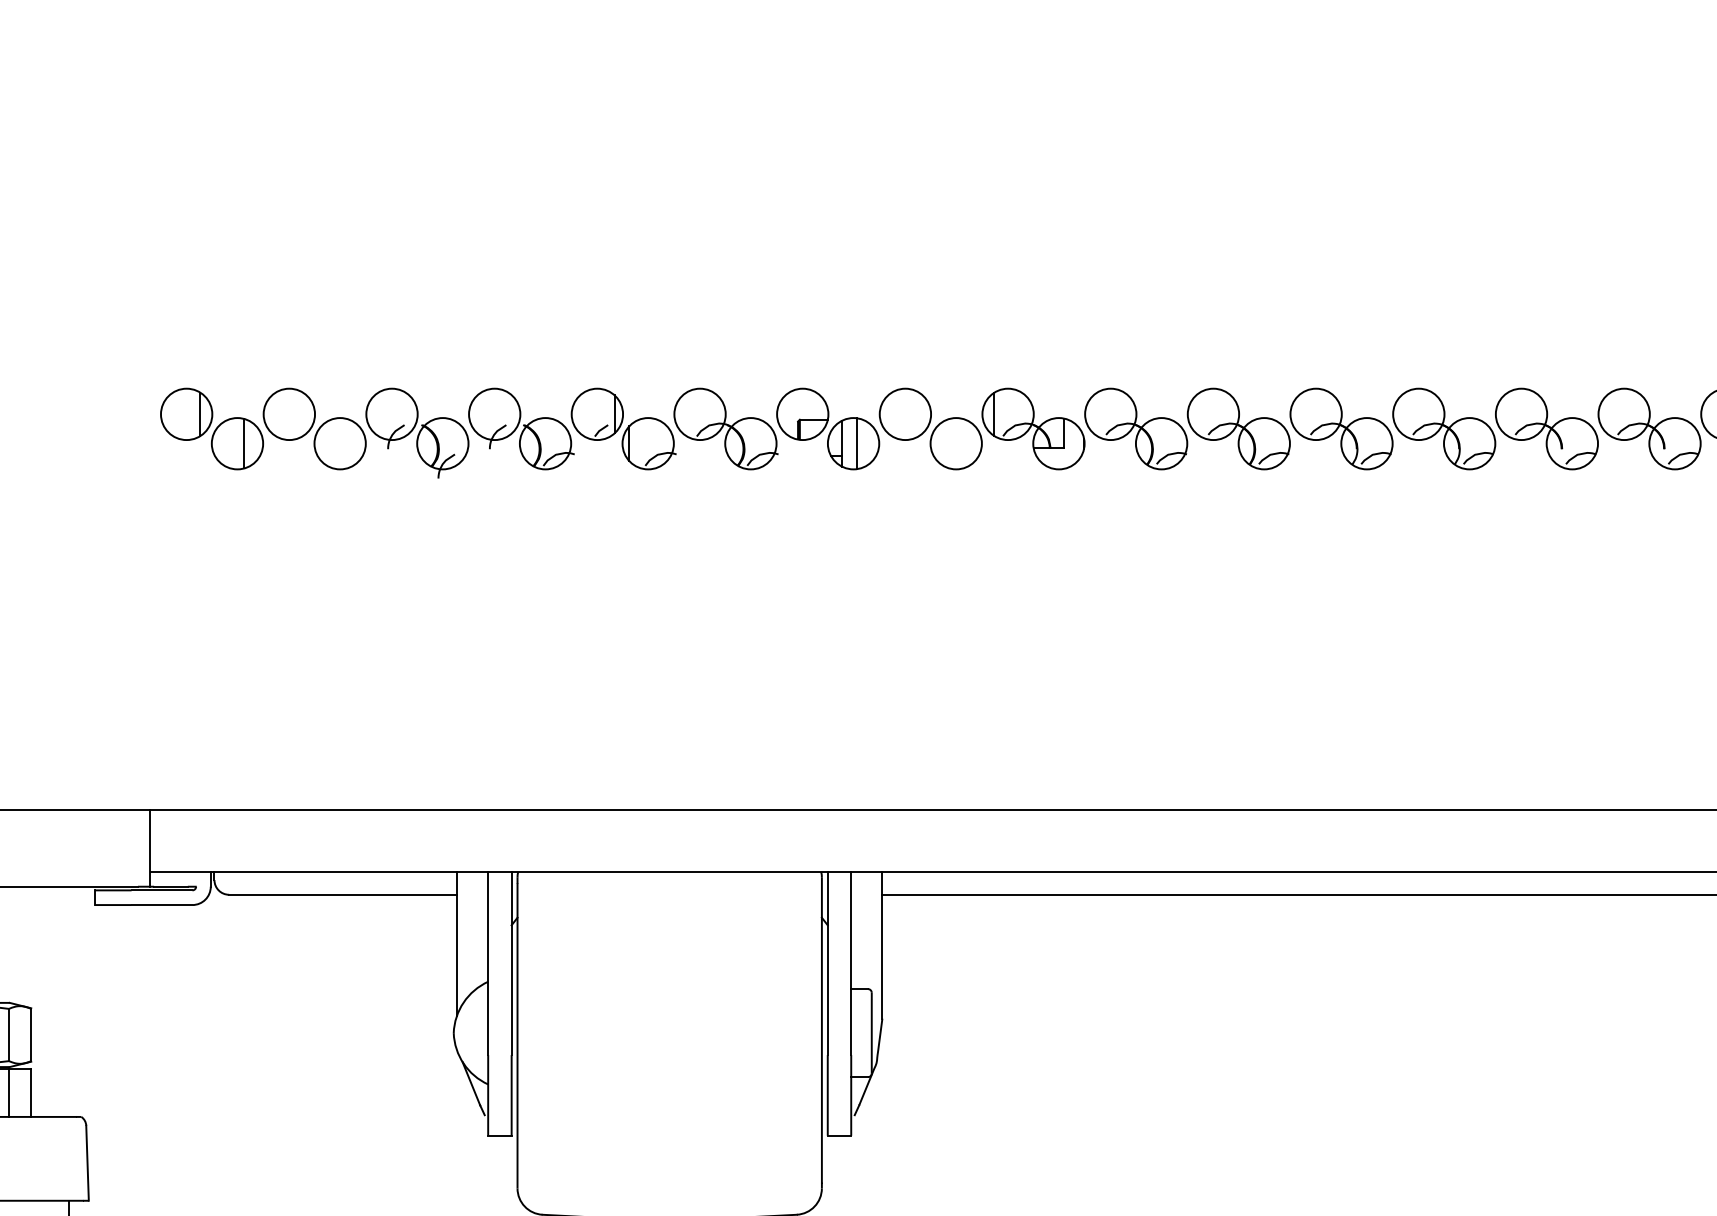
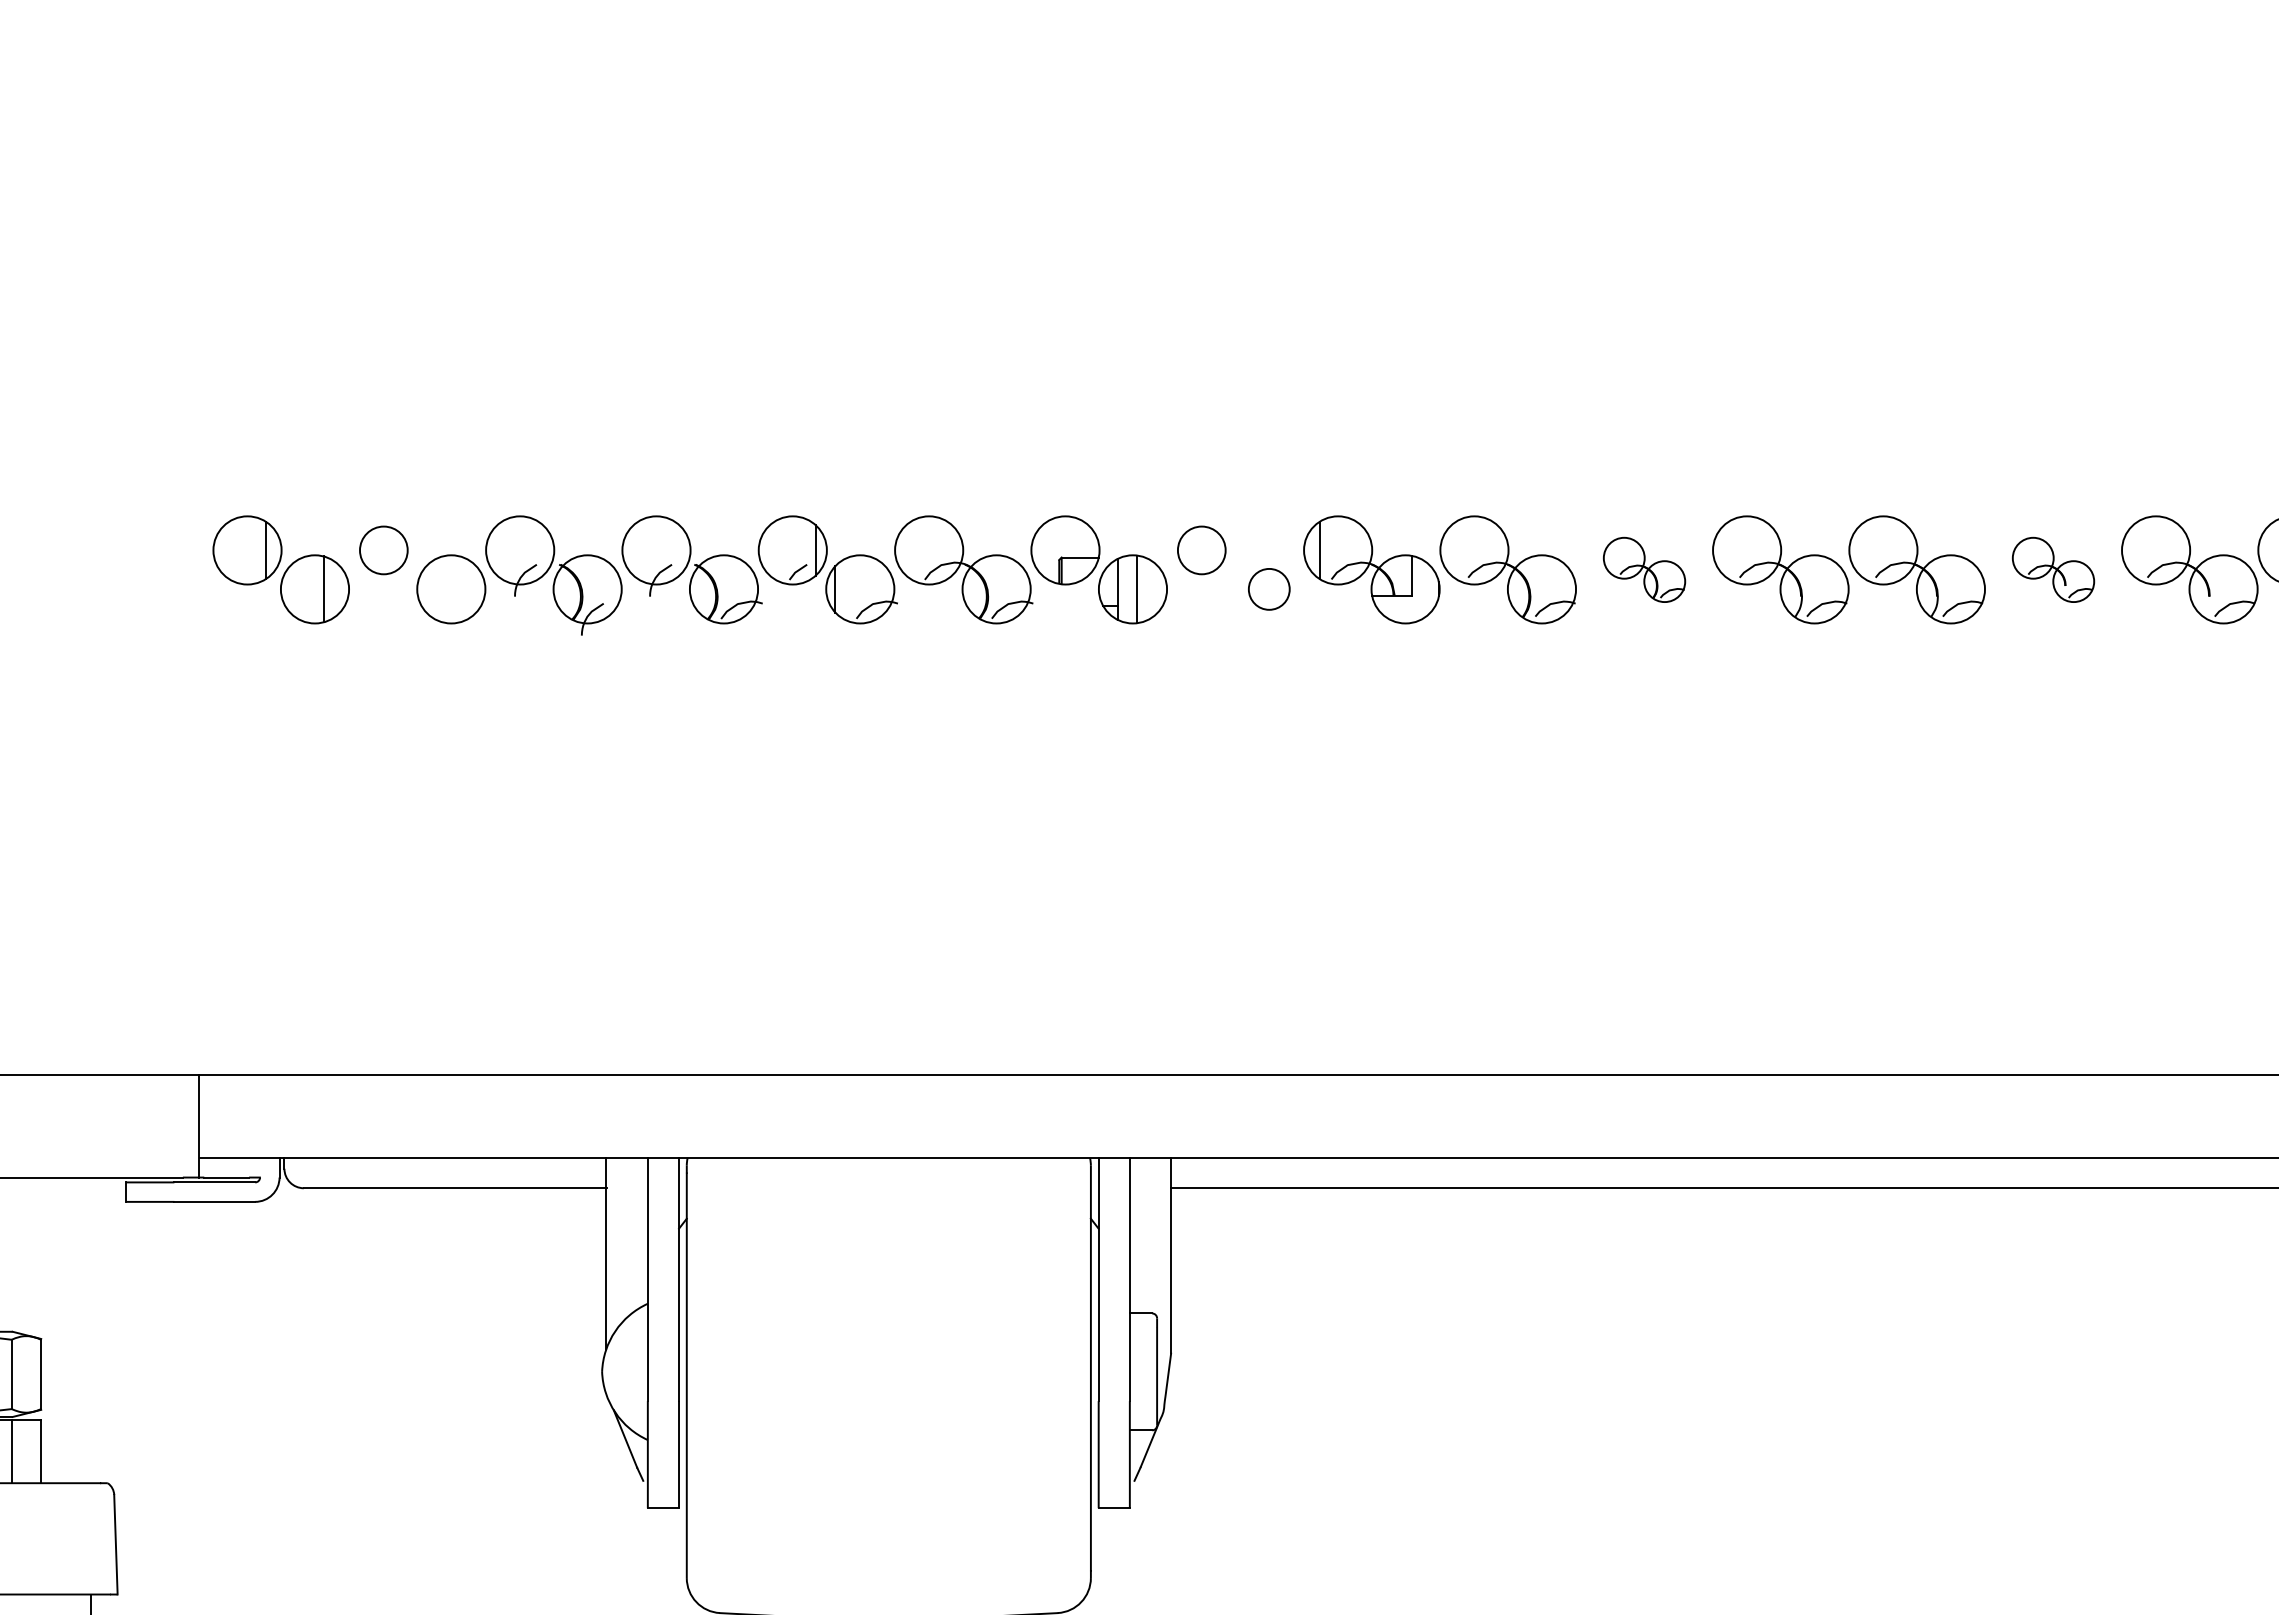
circle: (289, 414) -> (383, 550), size x0.7
circle: (905, 414) -> (1201, 550), size x0.7
part: (1238, 428) -> (1644, 569), size x0.6
part: (1546, 428) -> (2053, 569), size x0.6
circle: (956, 443) -> (1269, 589), size x0.6

